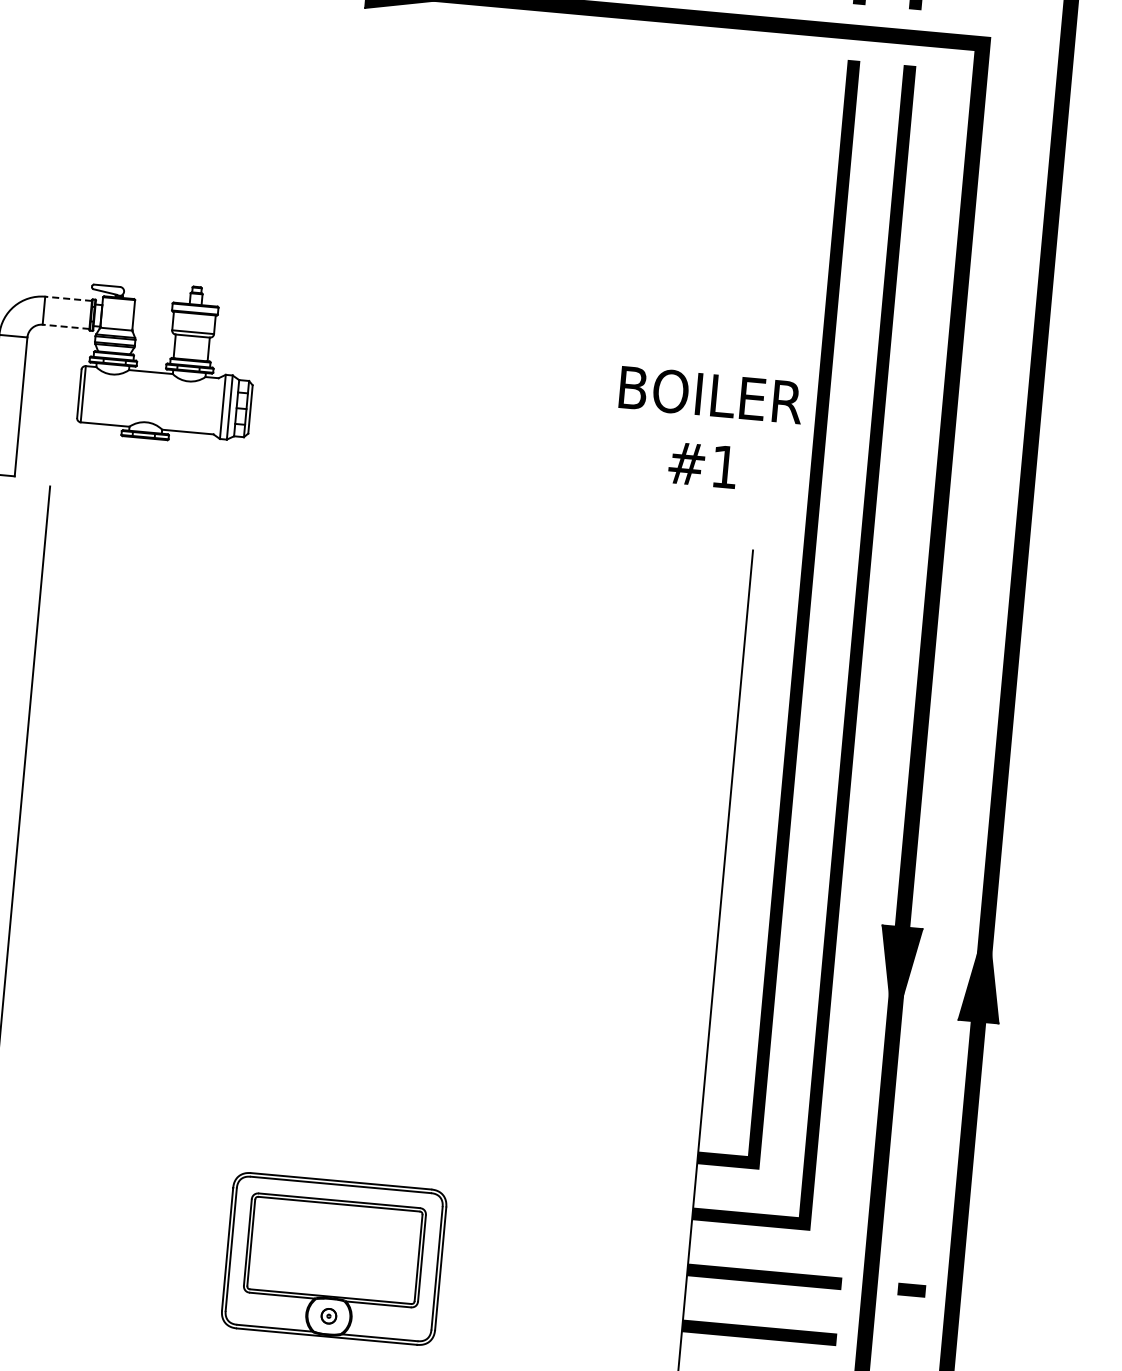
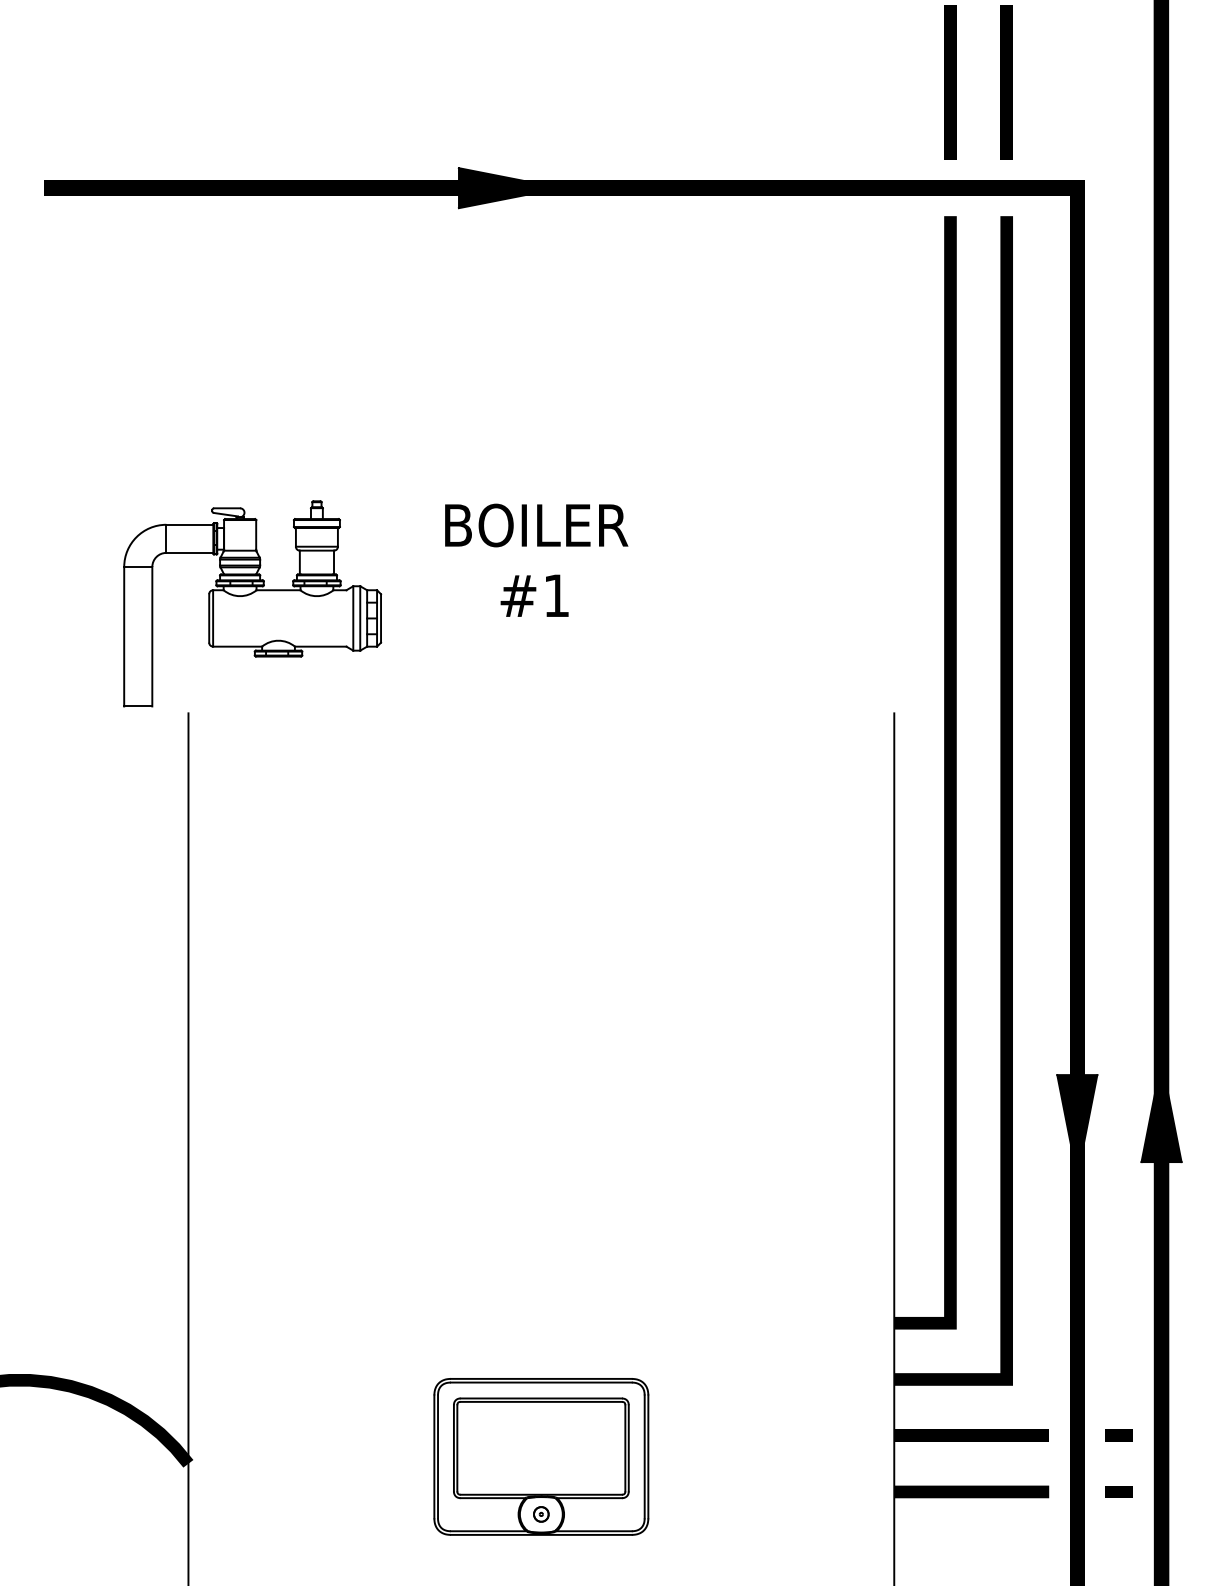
line: (68, 298) -> (189, 524), dashed -> solid
line: (65, 326) -> (189, 552), dashed -> solid
text: (708, 429) -> (536, 559), moved
line: (905, 1345) -> (1118, 1491), added

